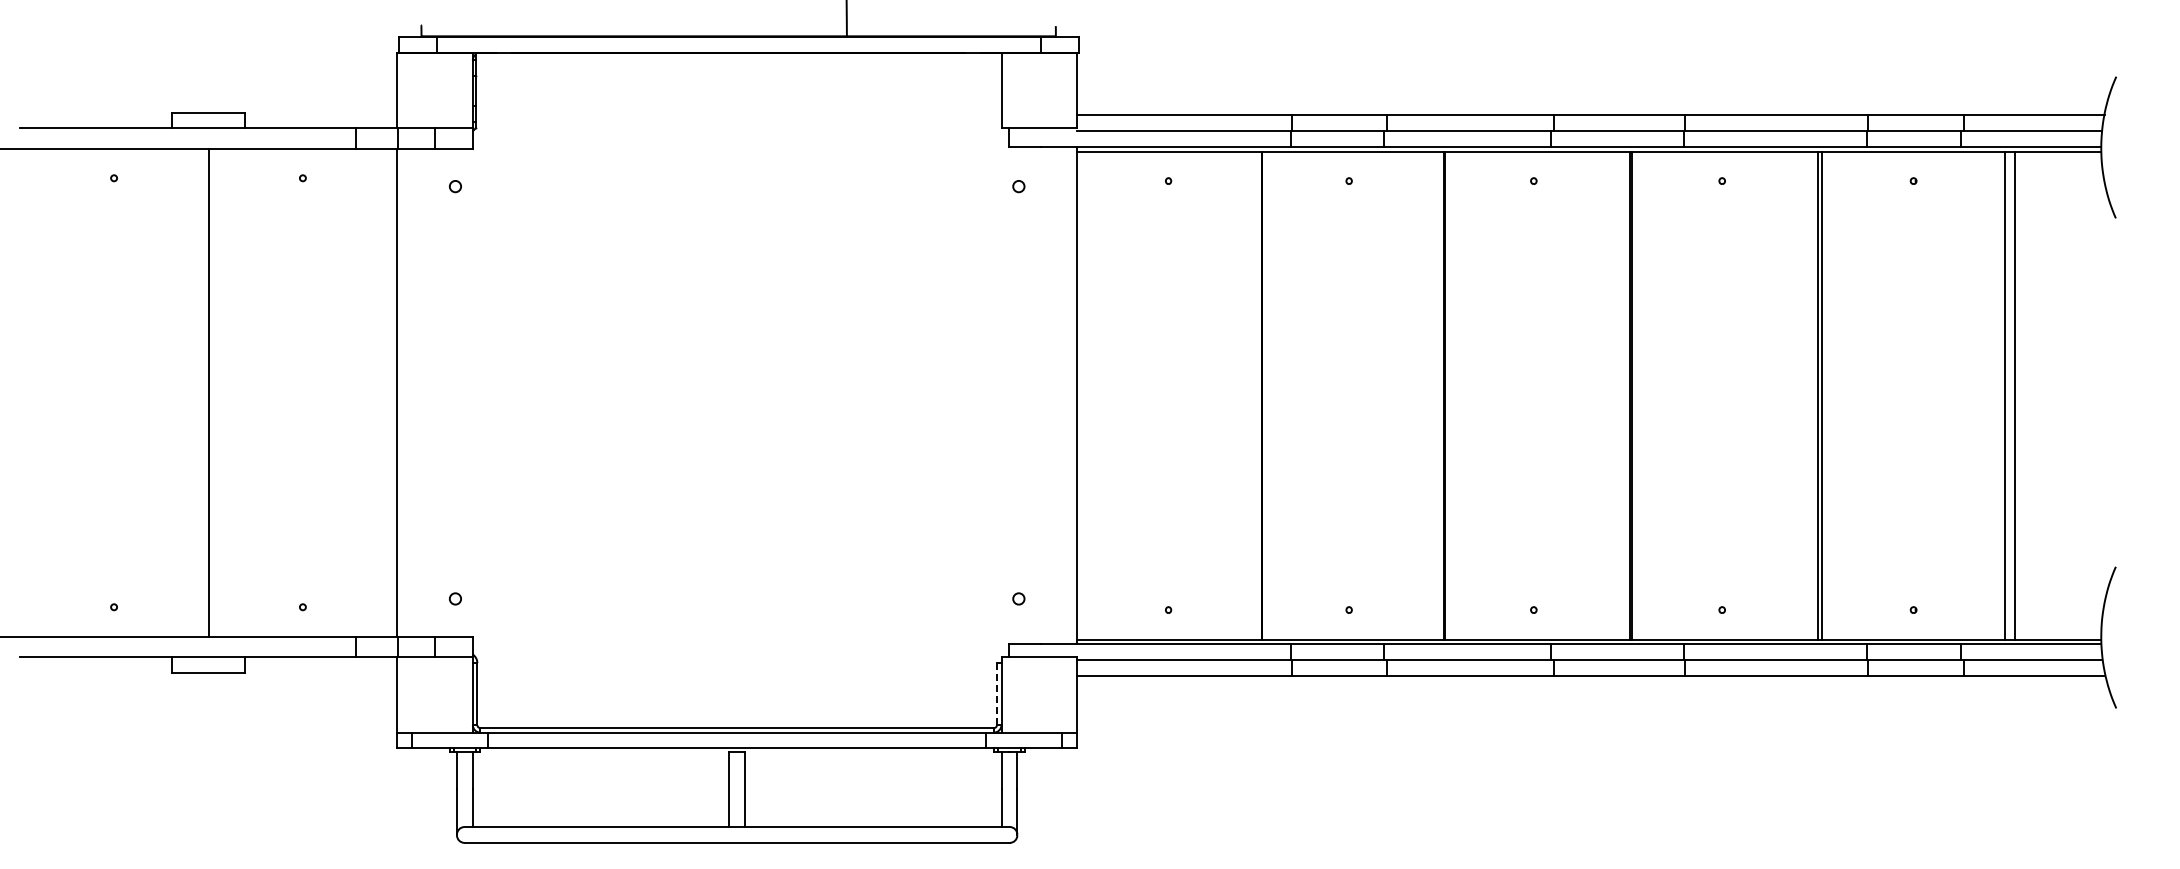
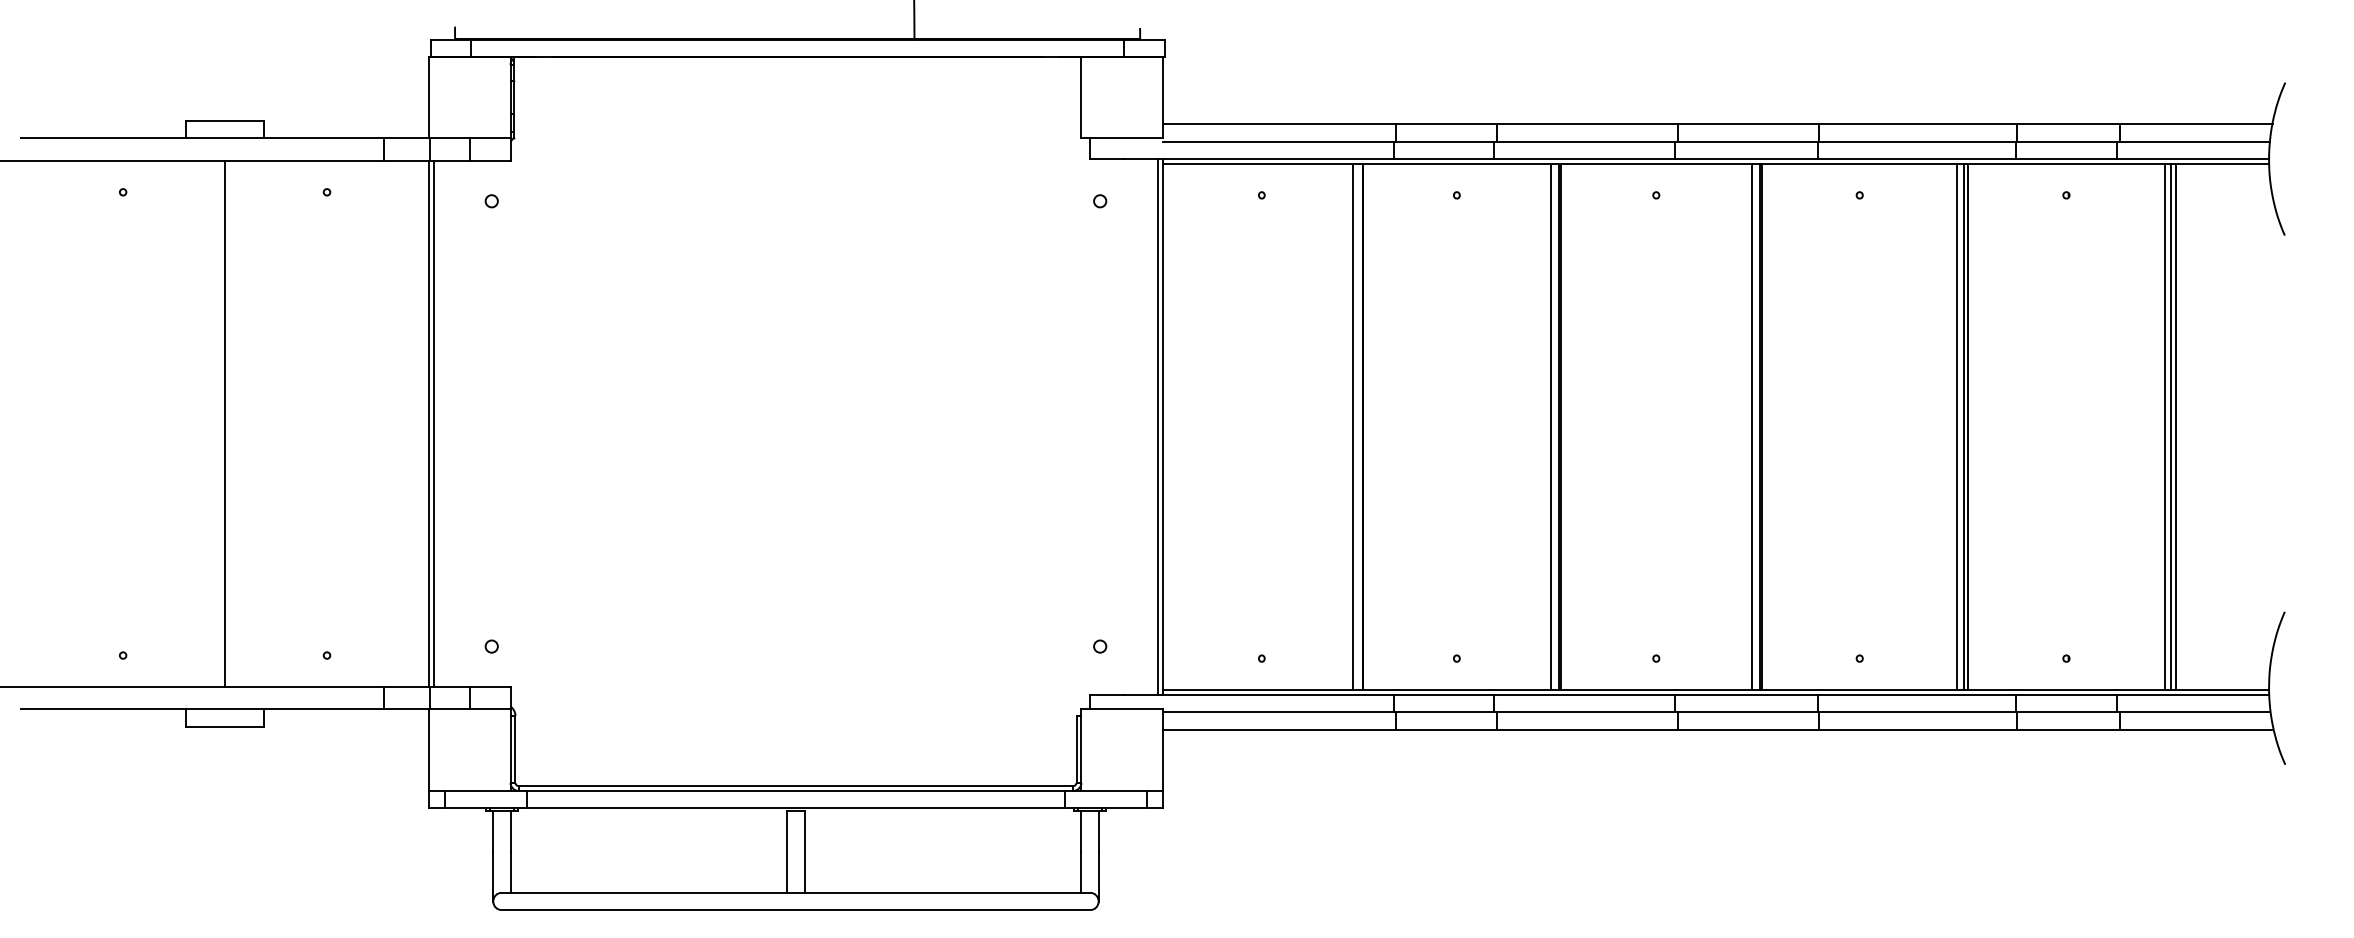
line: (401, 392) -> (433, 423), added
line: (1072, 395) -> (1158, 426), added
line: (1253, 395) -> (1353, 426), added
line: (1435, 395) -> (1550, 426), added
line: (1622, 395) -> (1752, 426), added
line: (1812, 395) -> (1957, 426), added
line: (2010, 395) -> (2171, 426), added
line: (996, 694) -> (1076, 749), dashed -> solid

